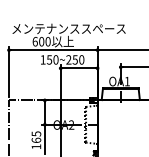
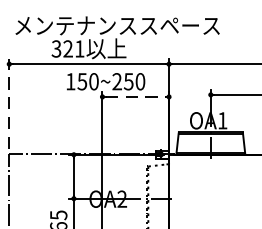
text: (41, 41) -> (67, 48), 600 -> 321
line: (79, 68) -> (136, 97), solid -> dashed
line: (9, 71) -> (10, 102), solid -> dashed

